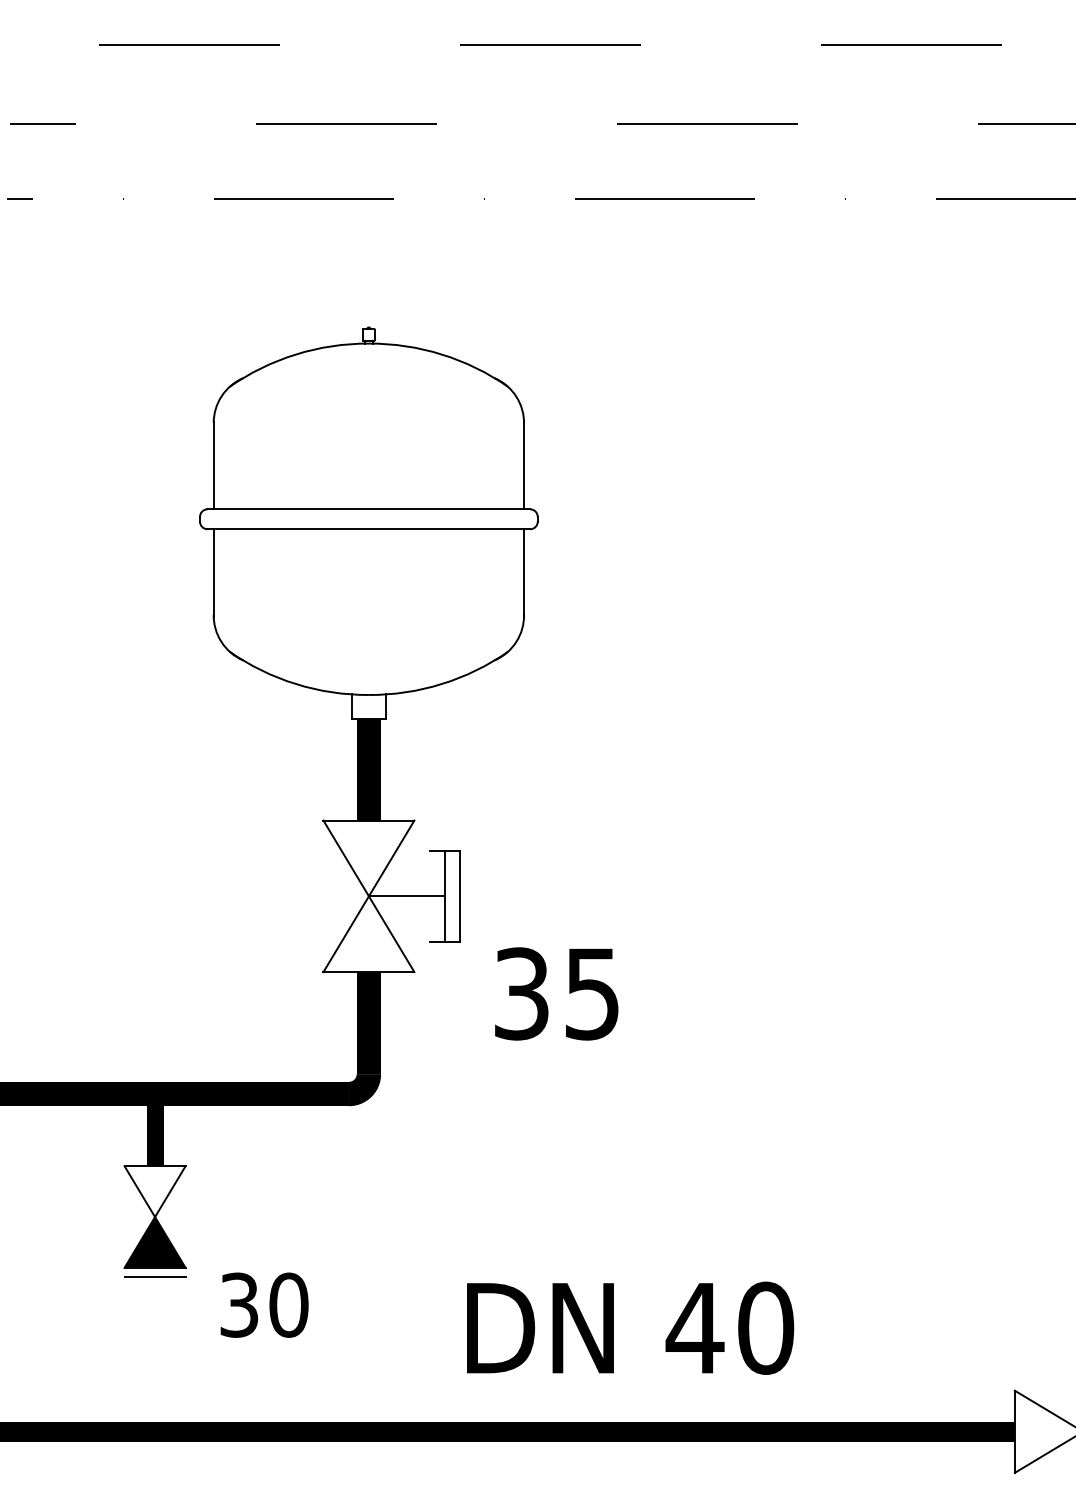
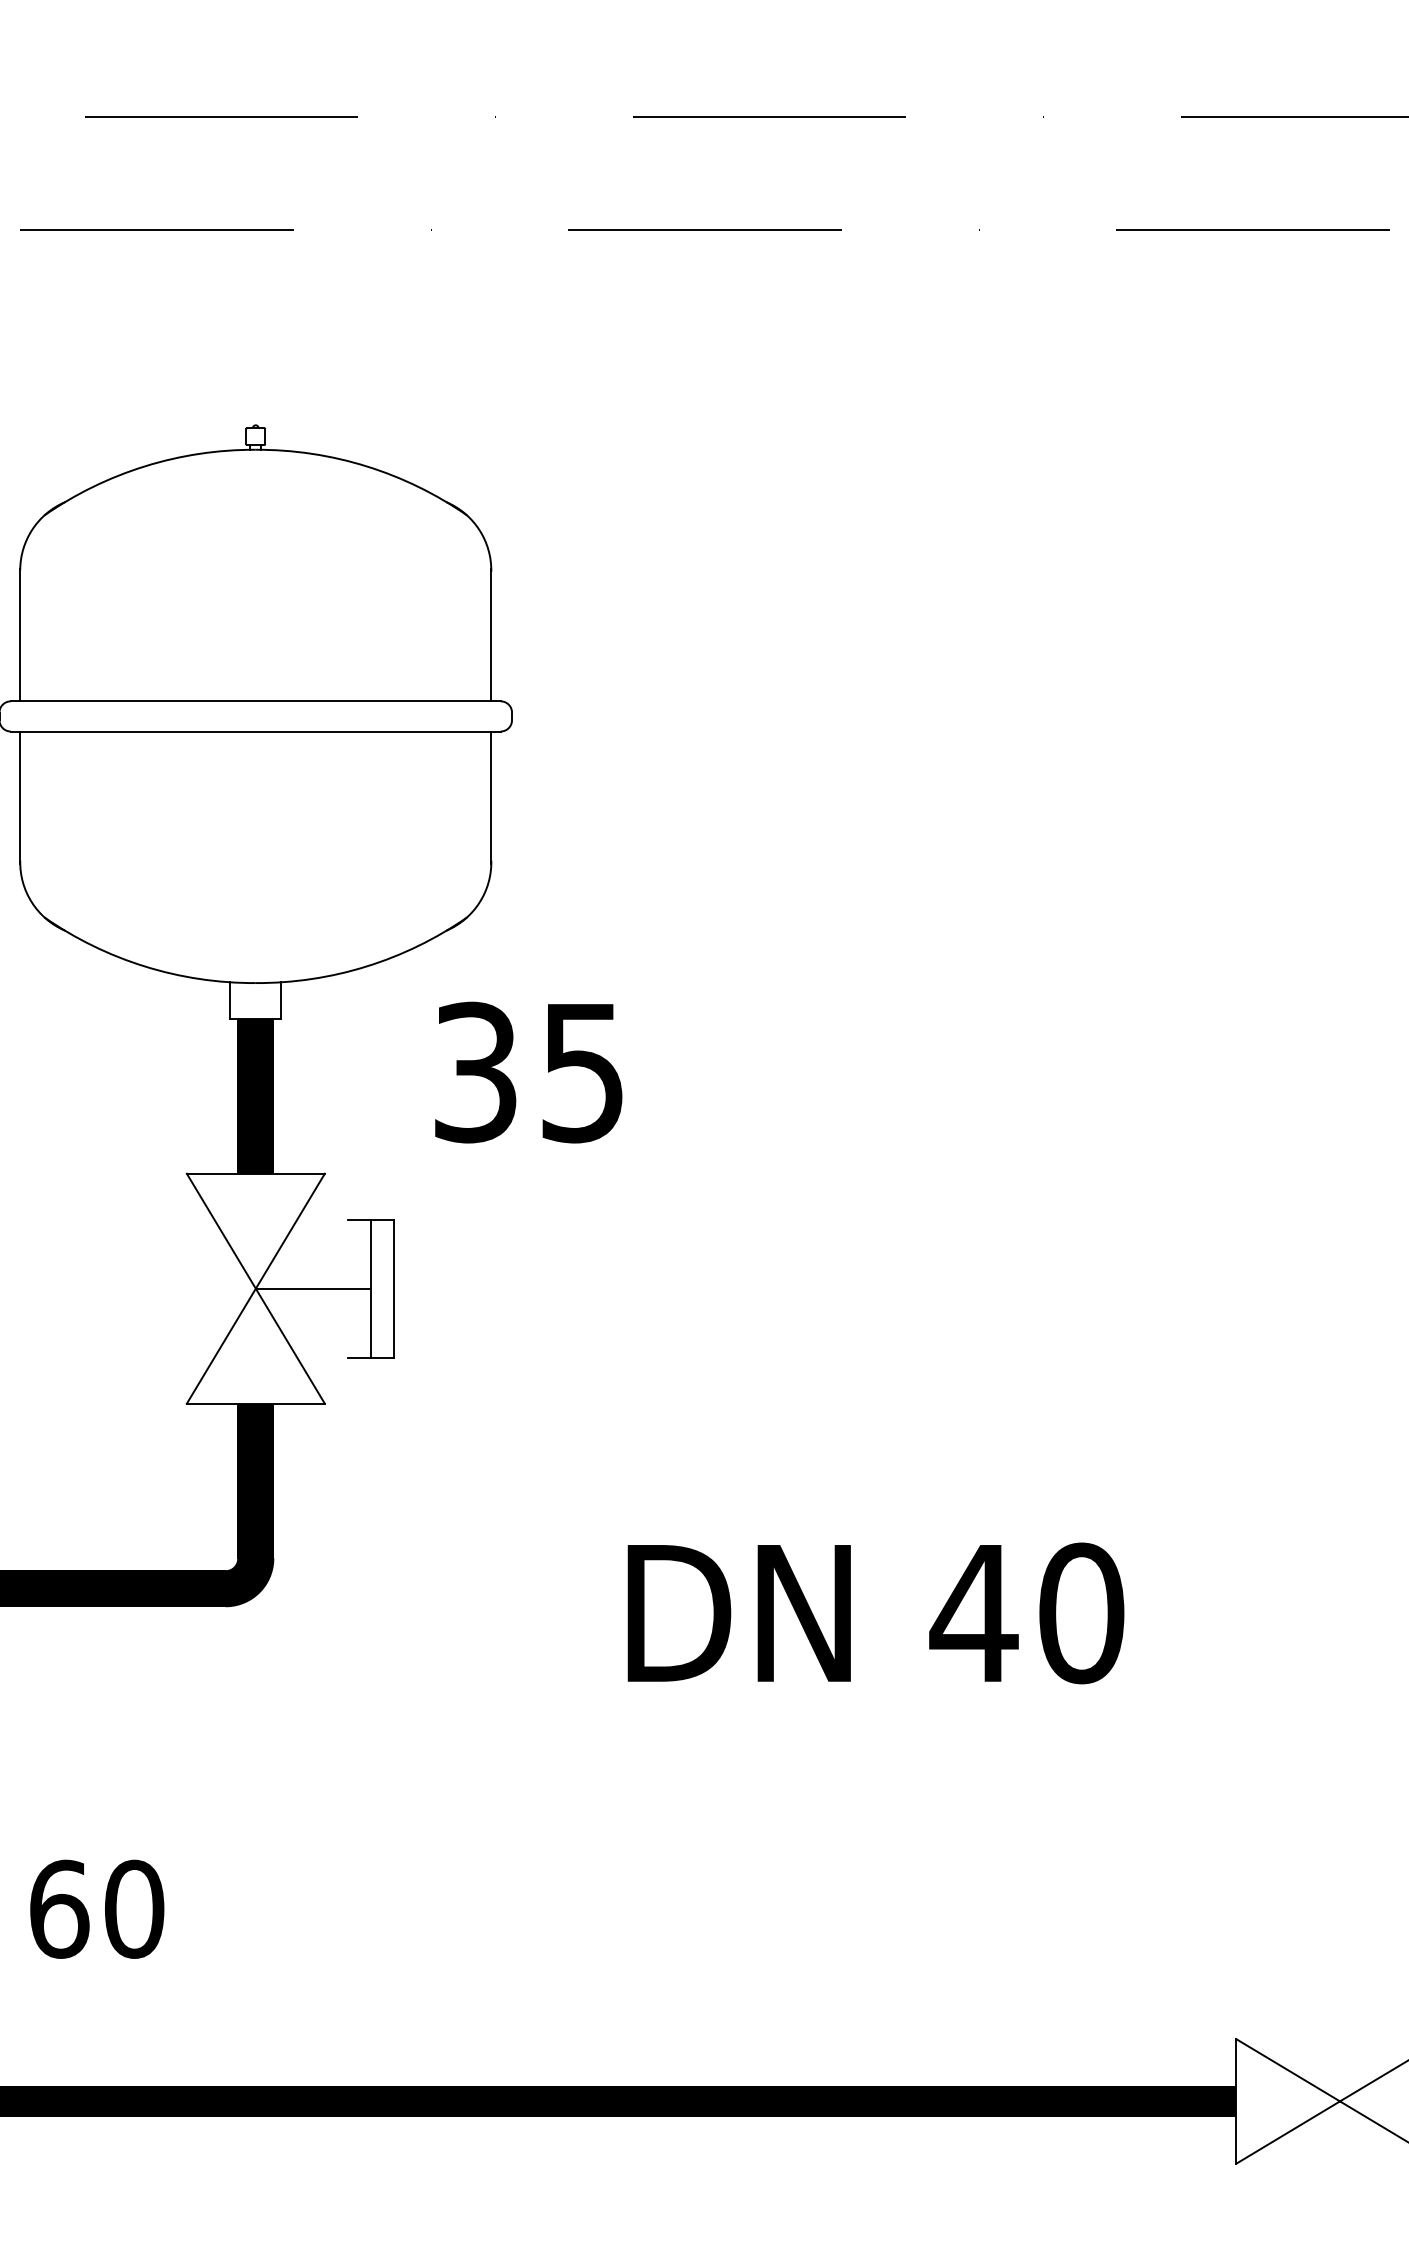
text: (556, 993) -> (528, 1071), moved
text: (239, 1304) -> (59, 1908), 30 -> 60
text: (630, 1327) -> (875, 1612), moved

